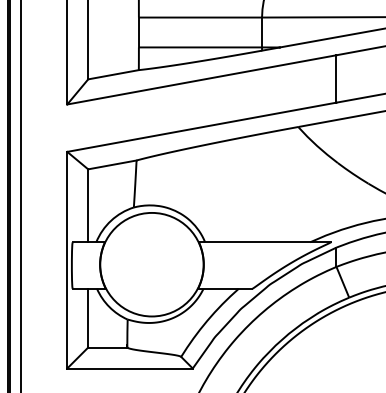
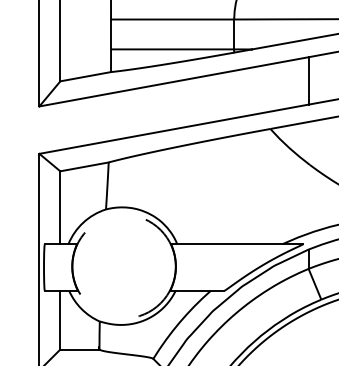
circle: (151, 264) -> (123, 266), solid -> dashed

